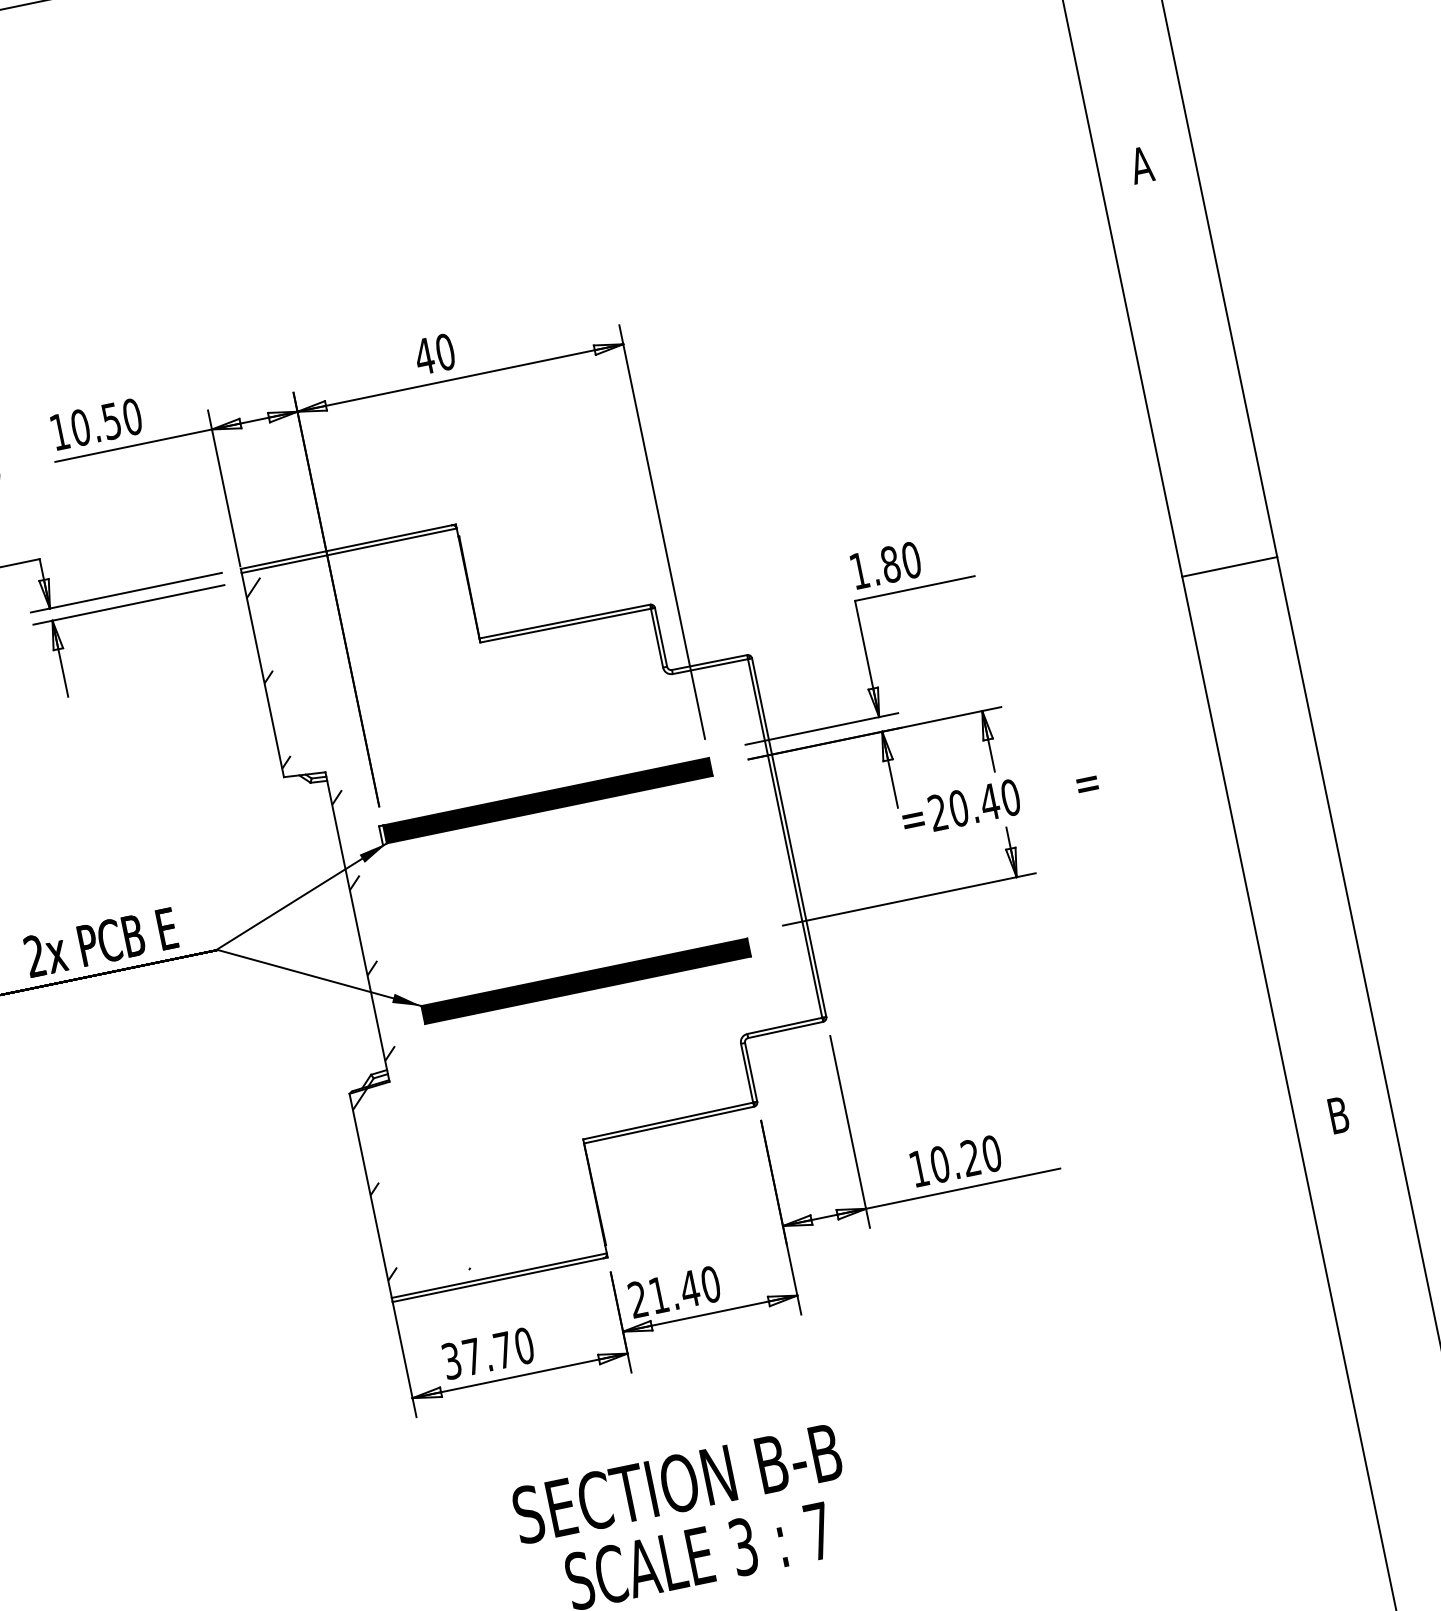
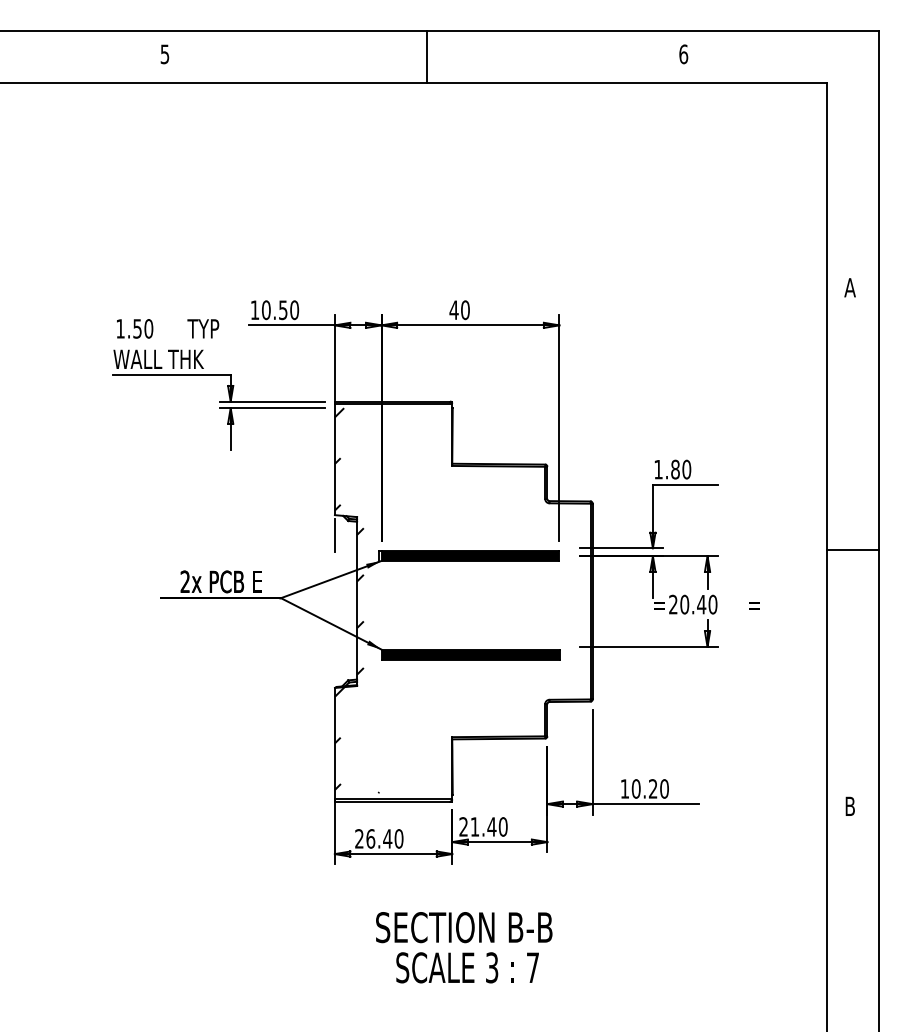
line: (1229, 566) -> (852, 549), moved
line: (292, 812) -> (335, 534), added
text: (477, 1354) -> (373, 838), 37.70 -> 26.40

